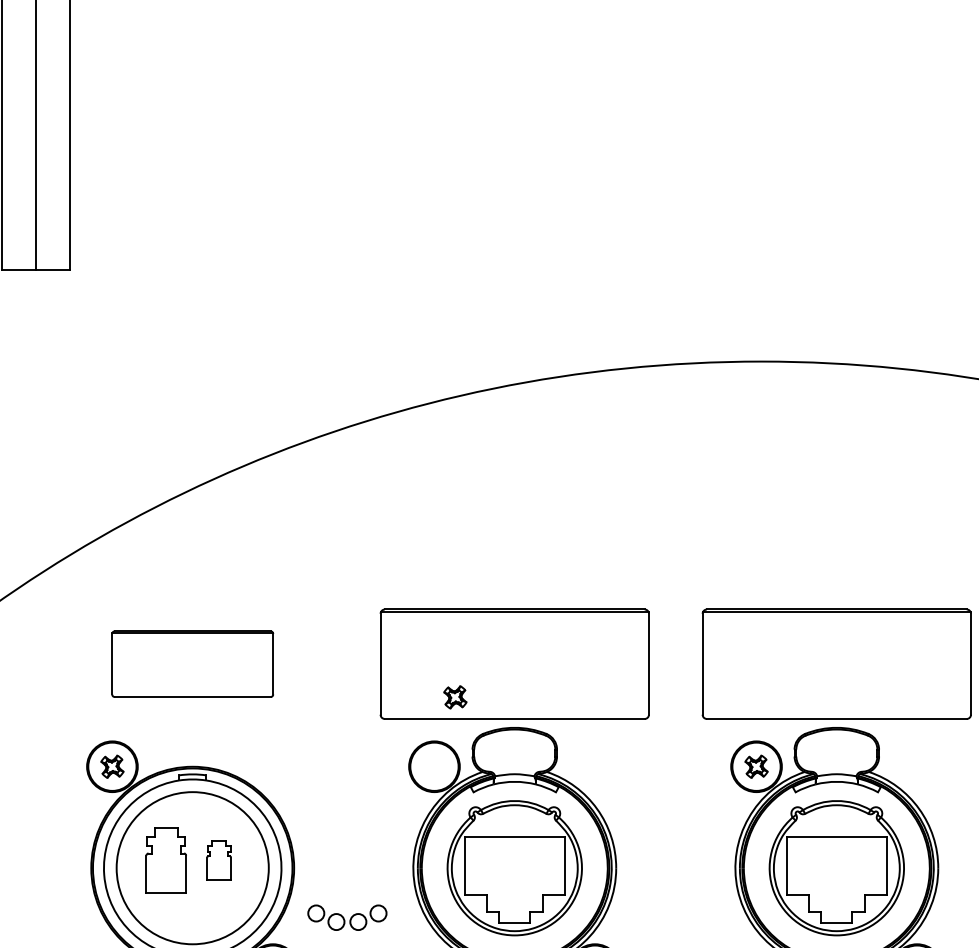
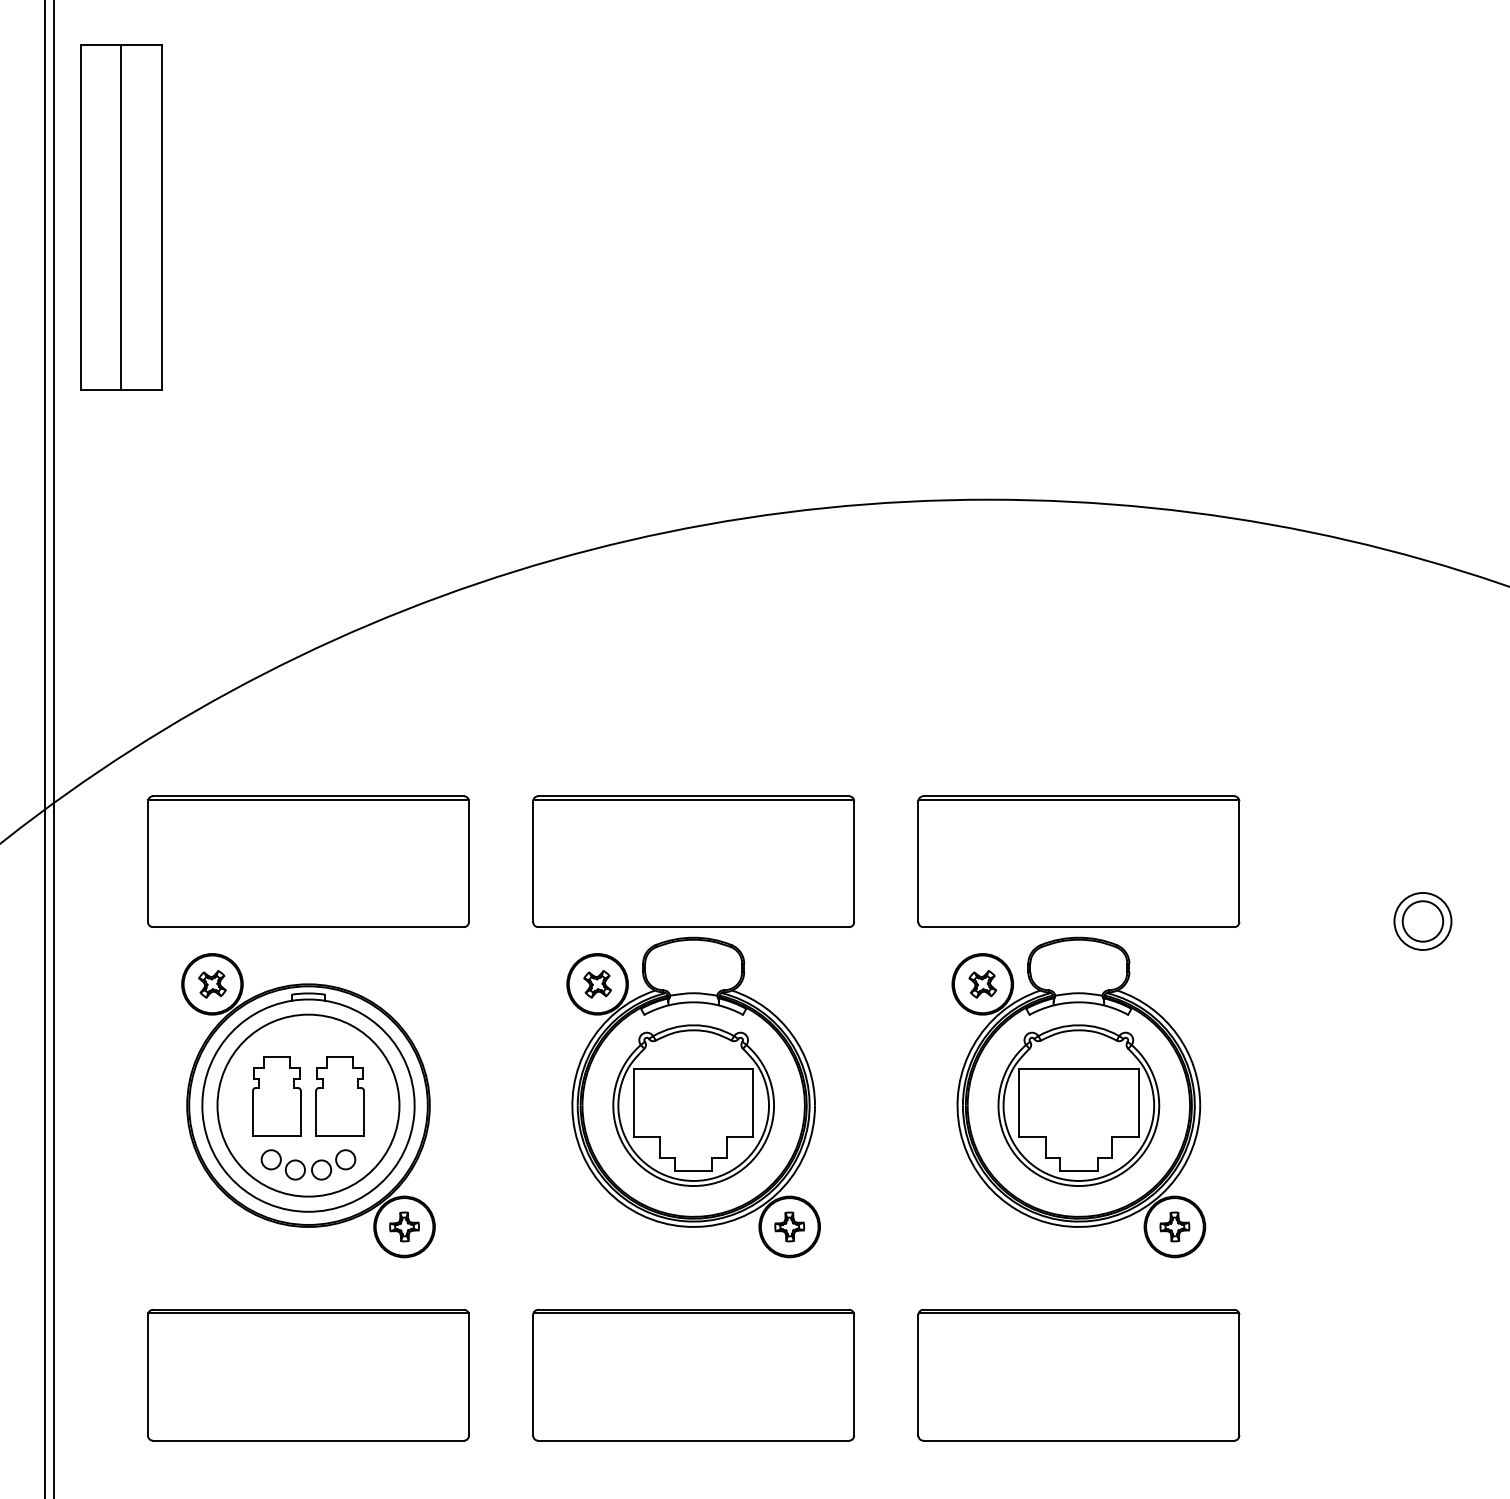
part: (192, 664) -> (308, 861), size x1.67
part: (455, 697) -> (597, 984), moved
part: (218, 860) -> (339, 1096), size x1.67
part: (347, 917) -> (308, 1164), moved

